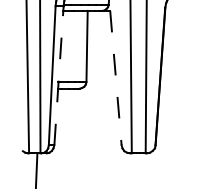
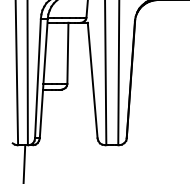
line: (58, 75) -> (43, 78), dashed -> solid
line: (115, 78) -> (92, 80), dashed -> solid

